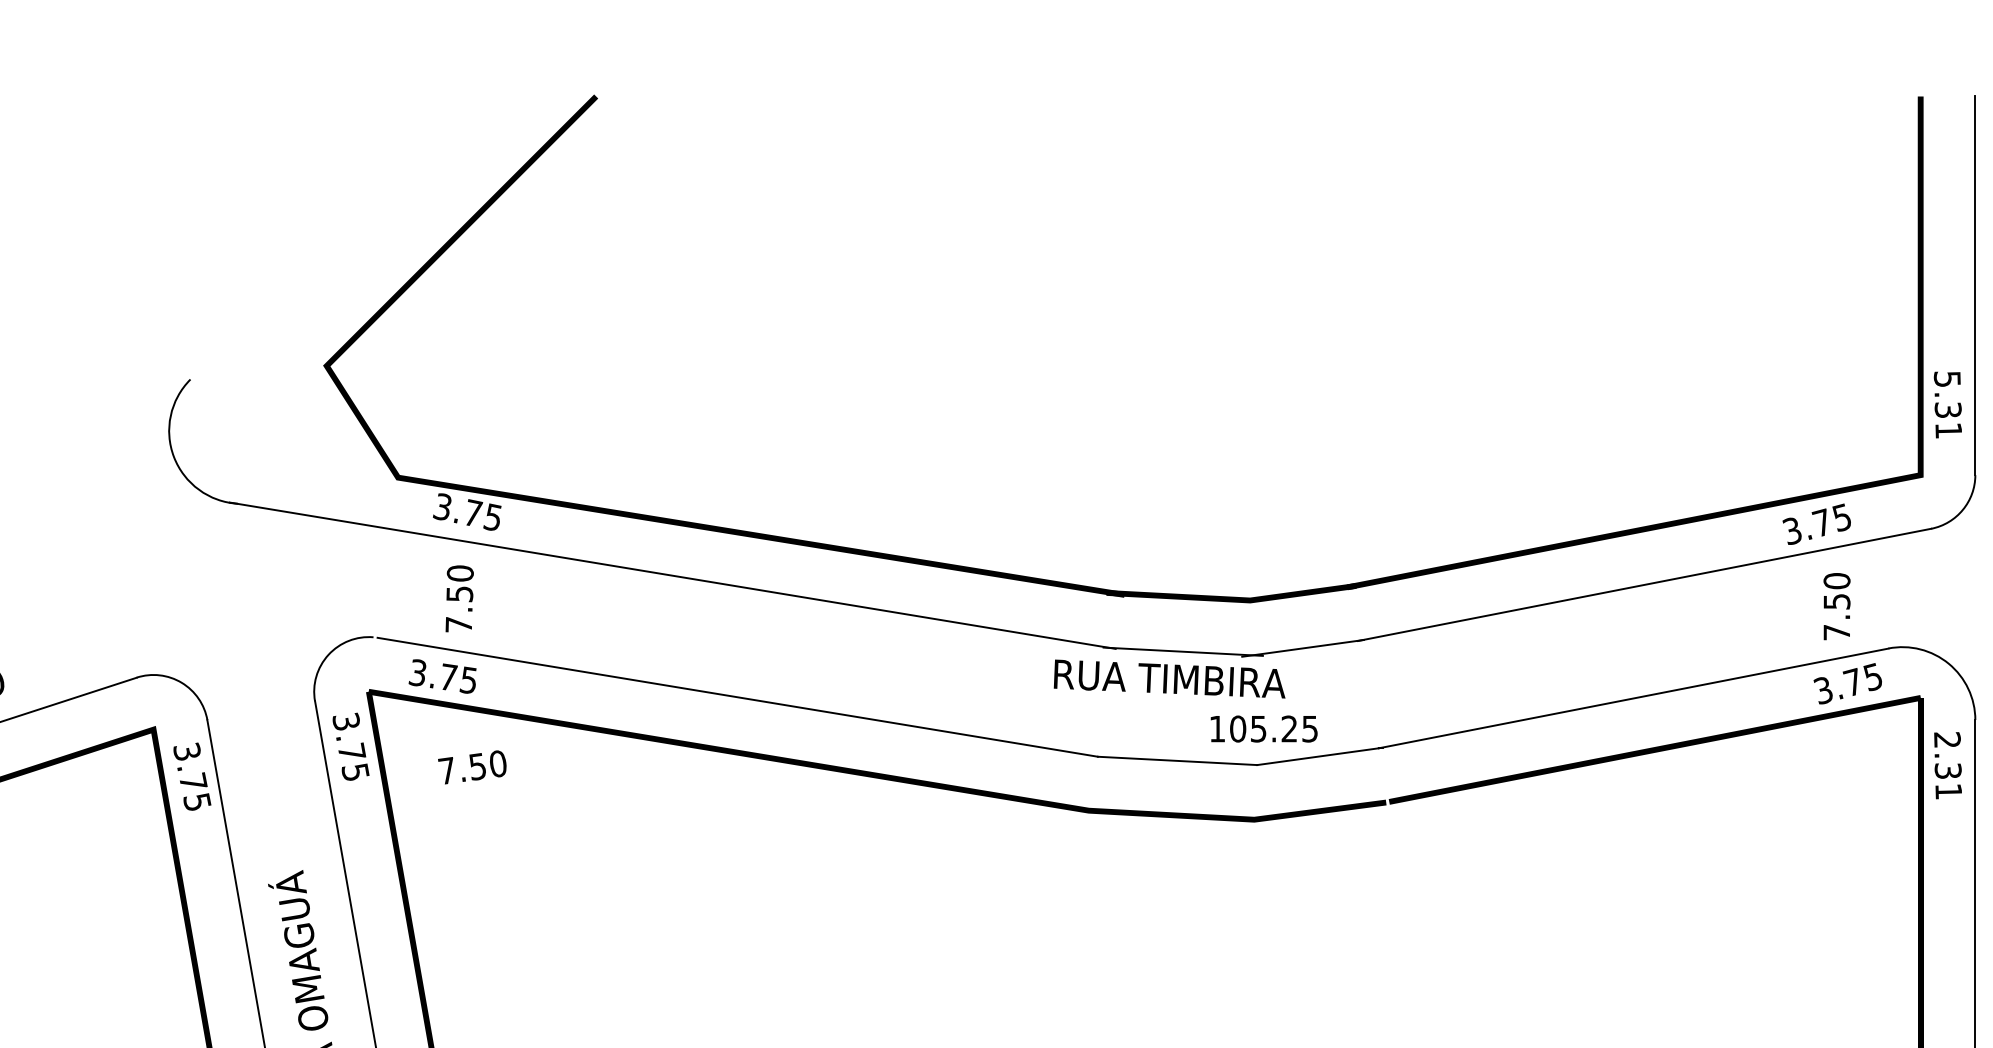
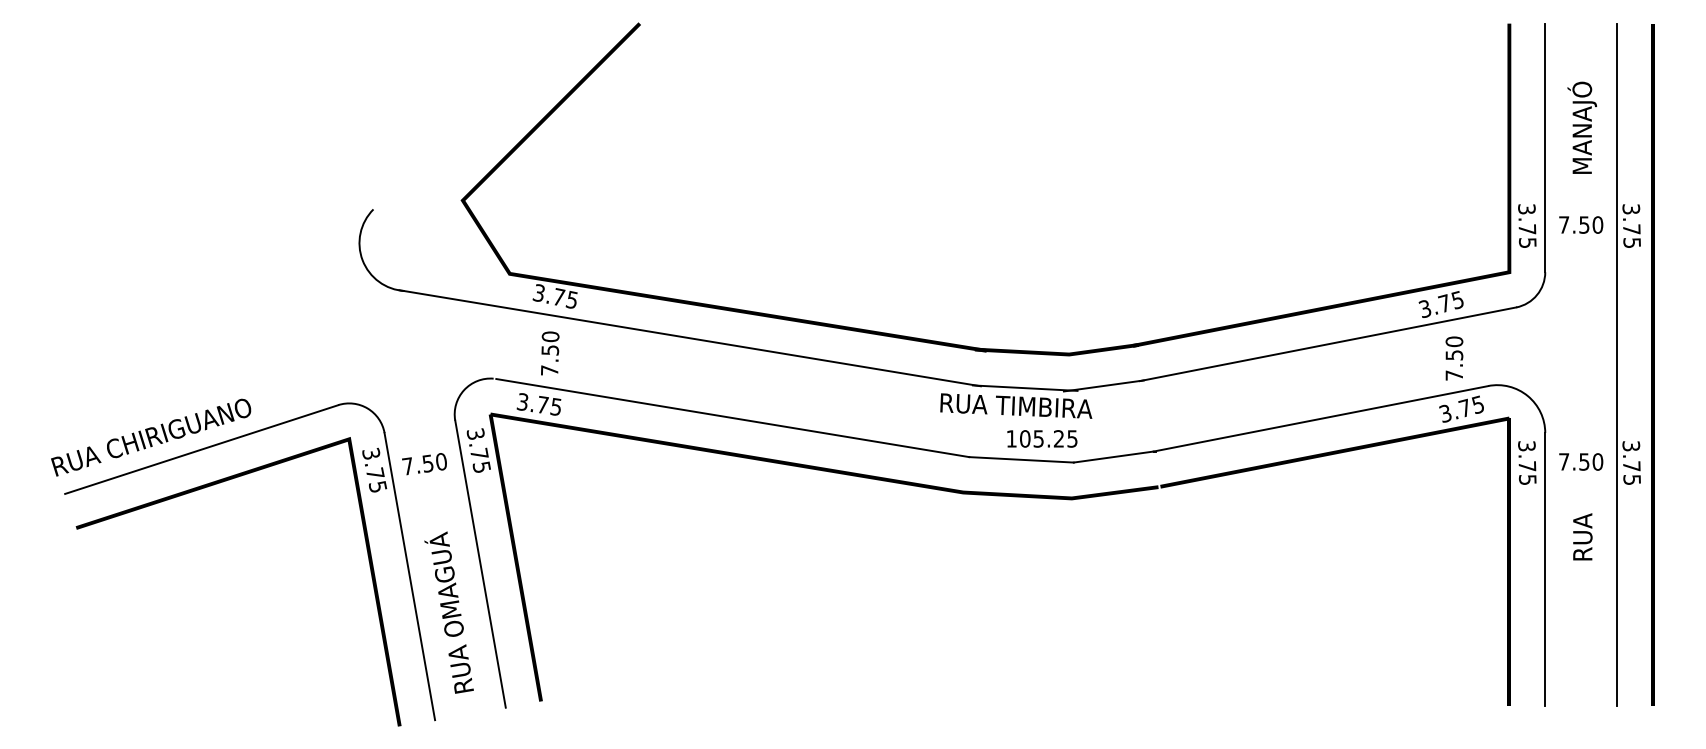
text: (1948, 403) -> (1527, 225), 5.31 -> 3.75
text: (1264, 728) -> (1042, 438), moved
text: (1948, 764) -> (1527, 462), 2.31 -> 3.75
text: (472, 768) -> (424, 464), moved

